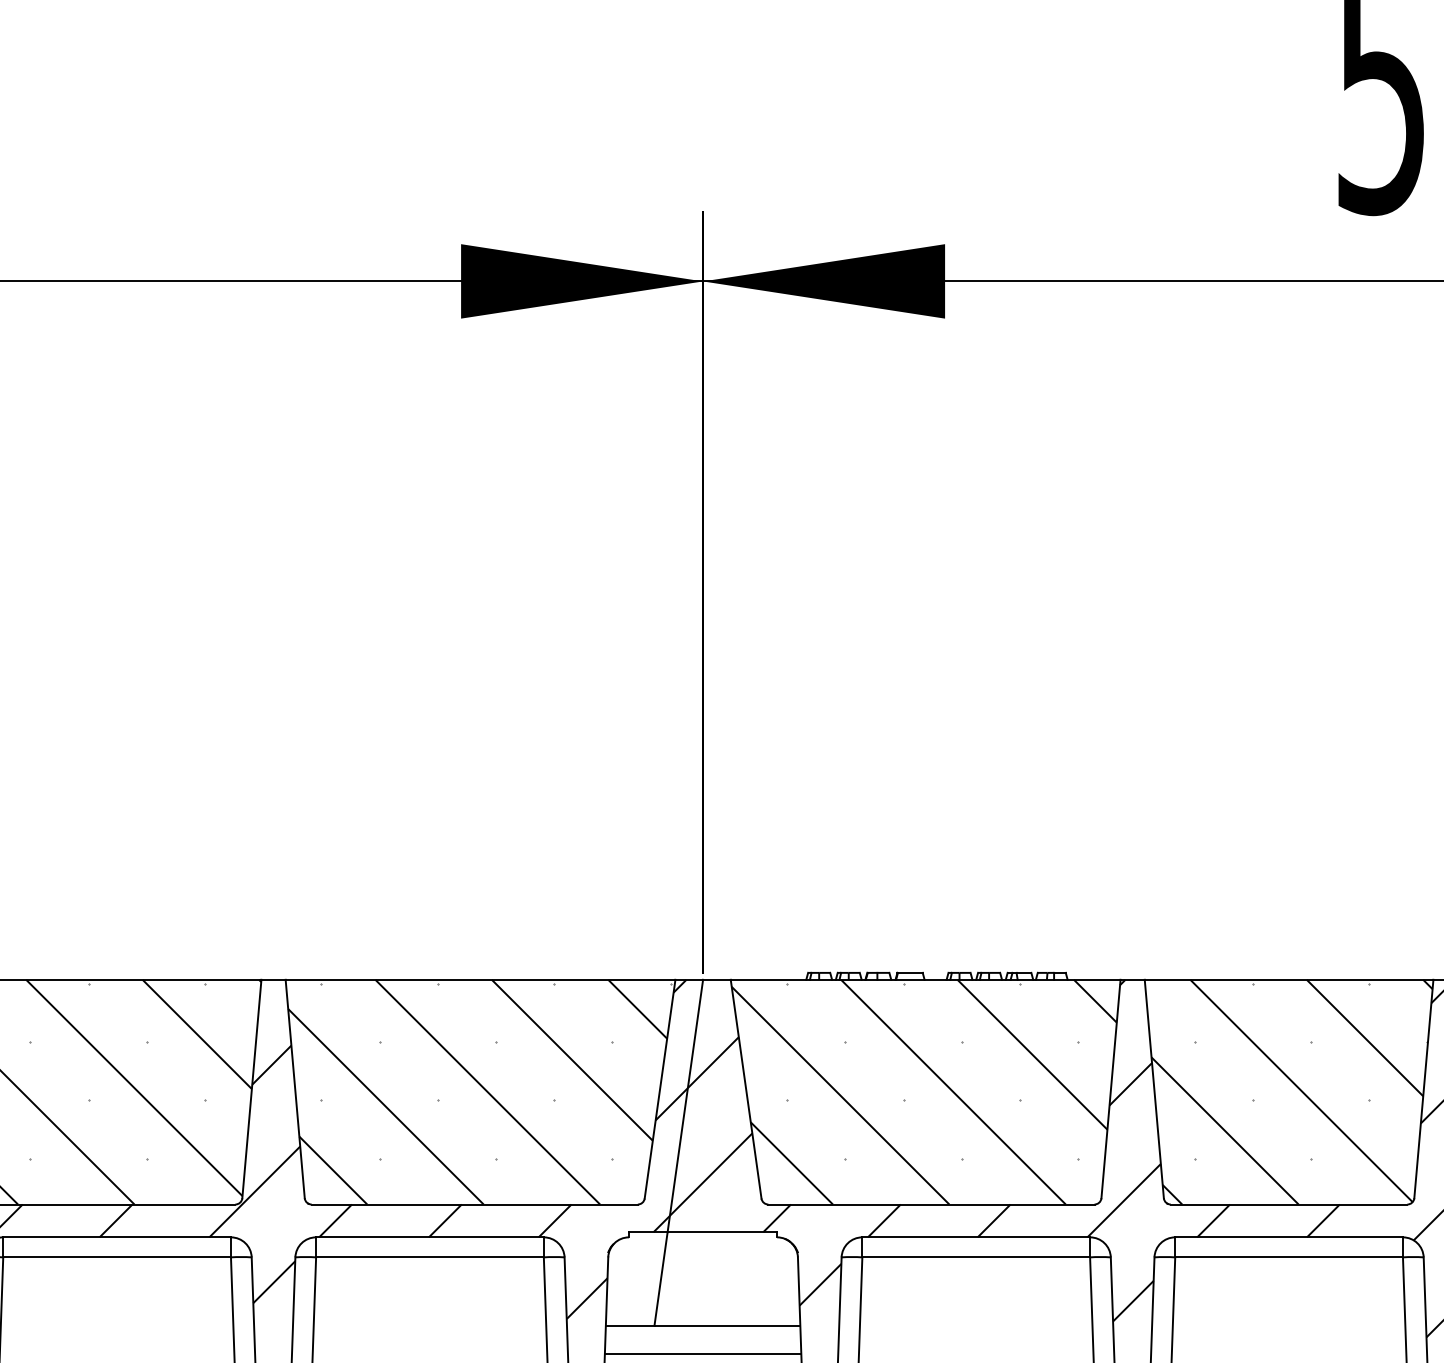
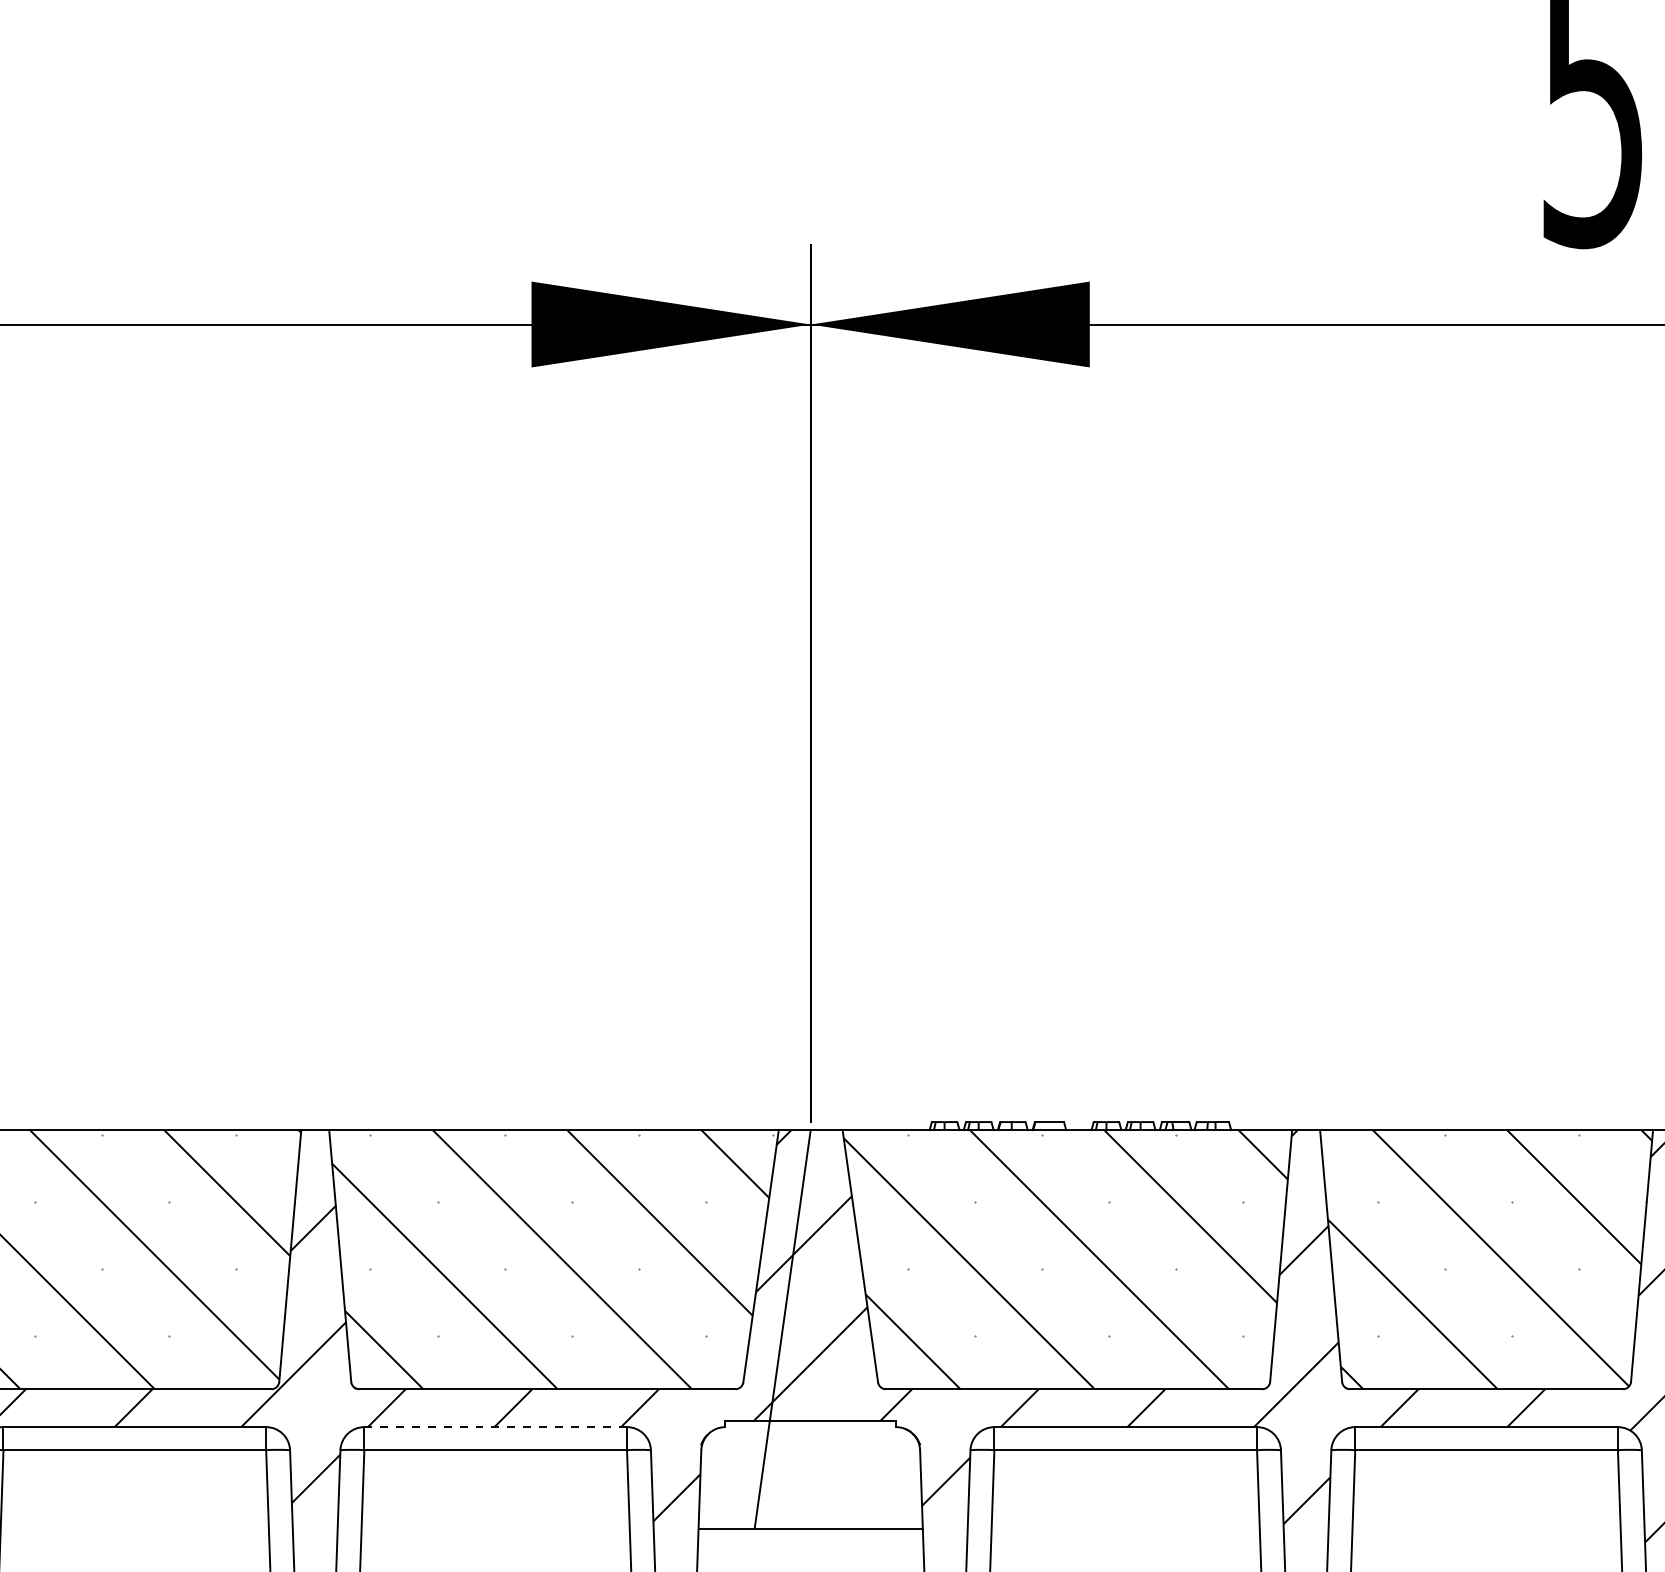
line: (429, 1237) -> (495, 1427), solid -> dashed
line: (702, 1354) -> (810, 1562), removed

